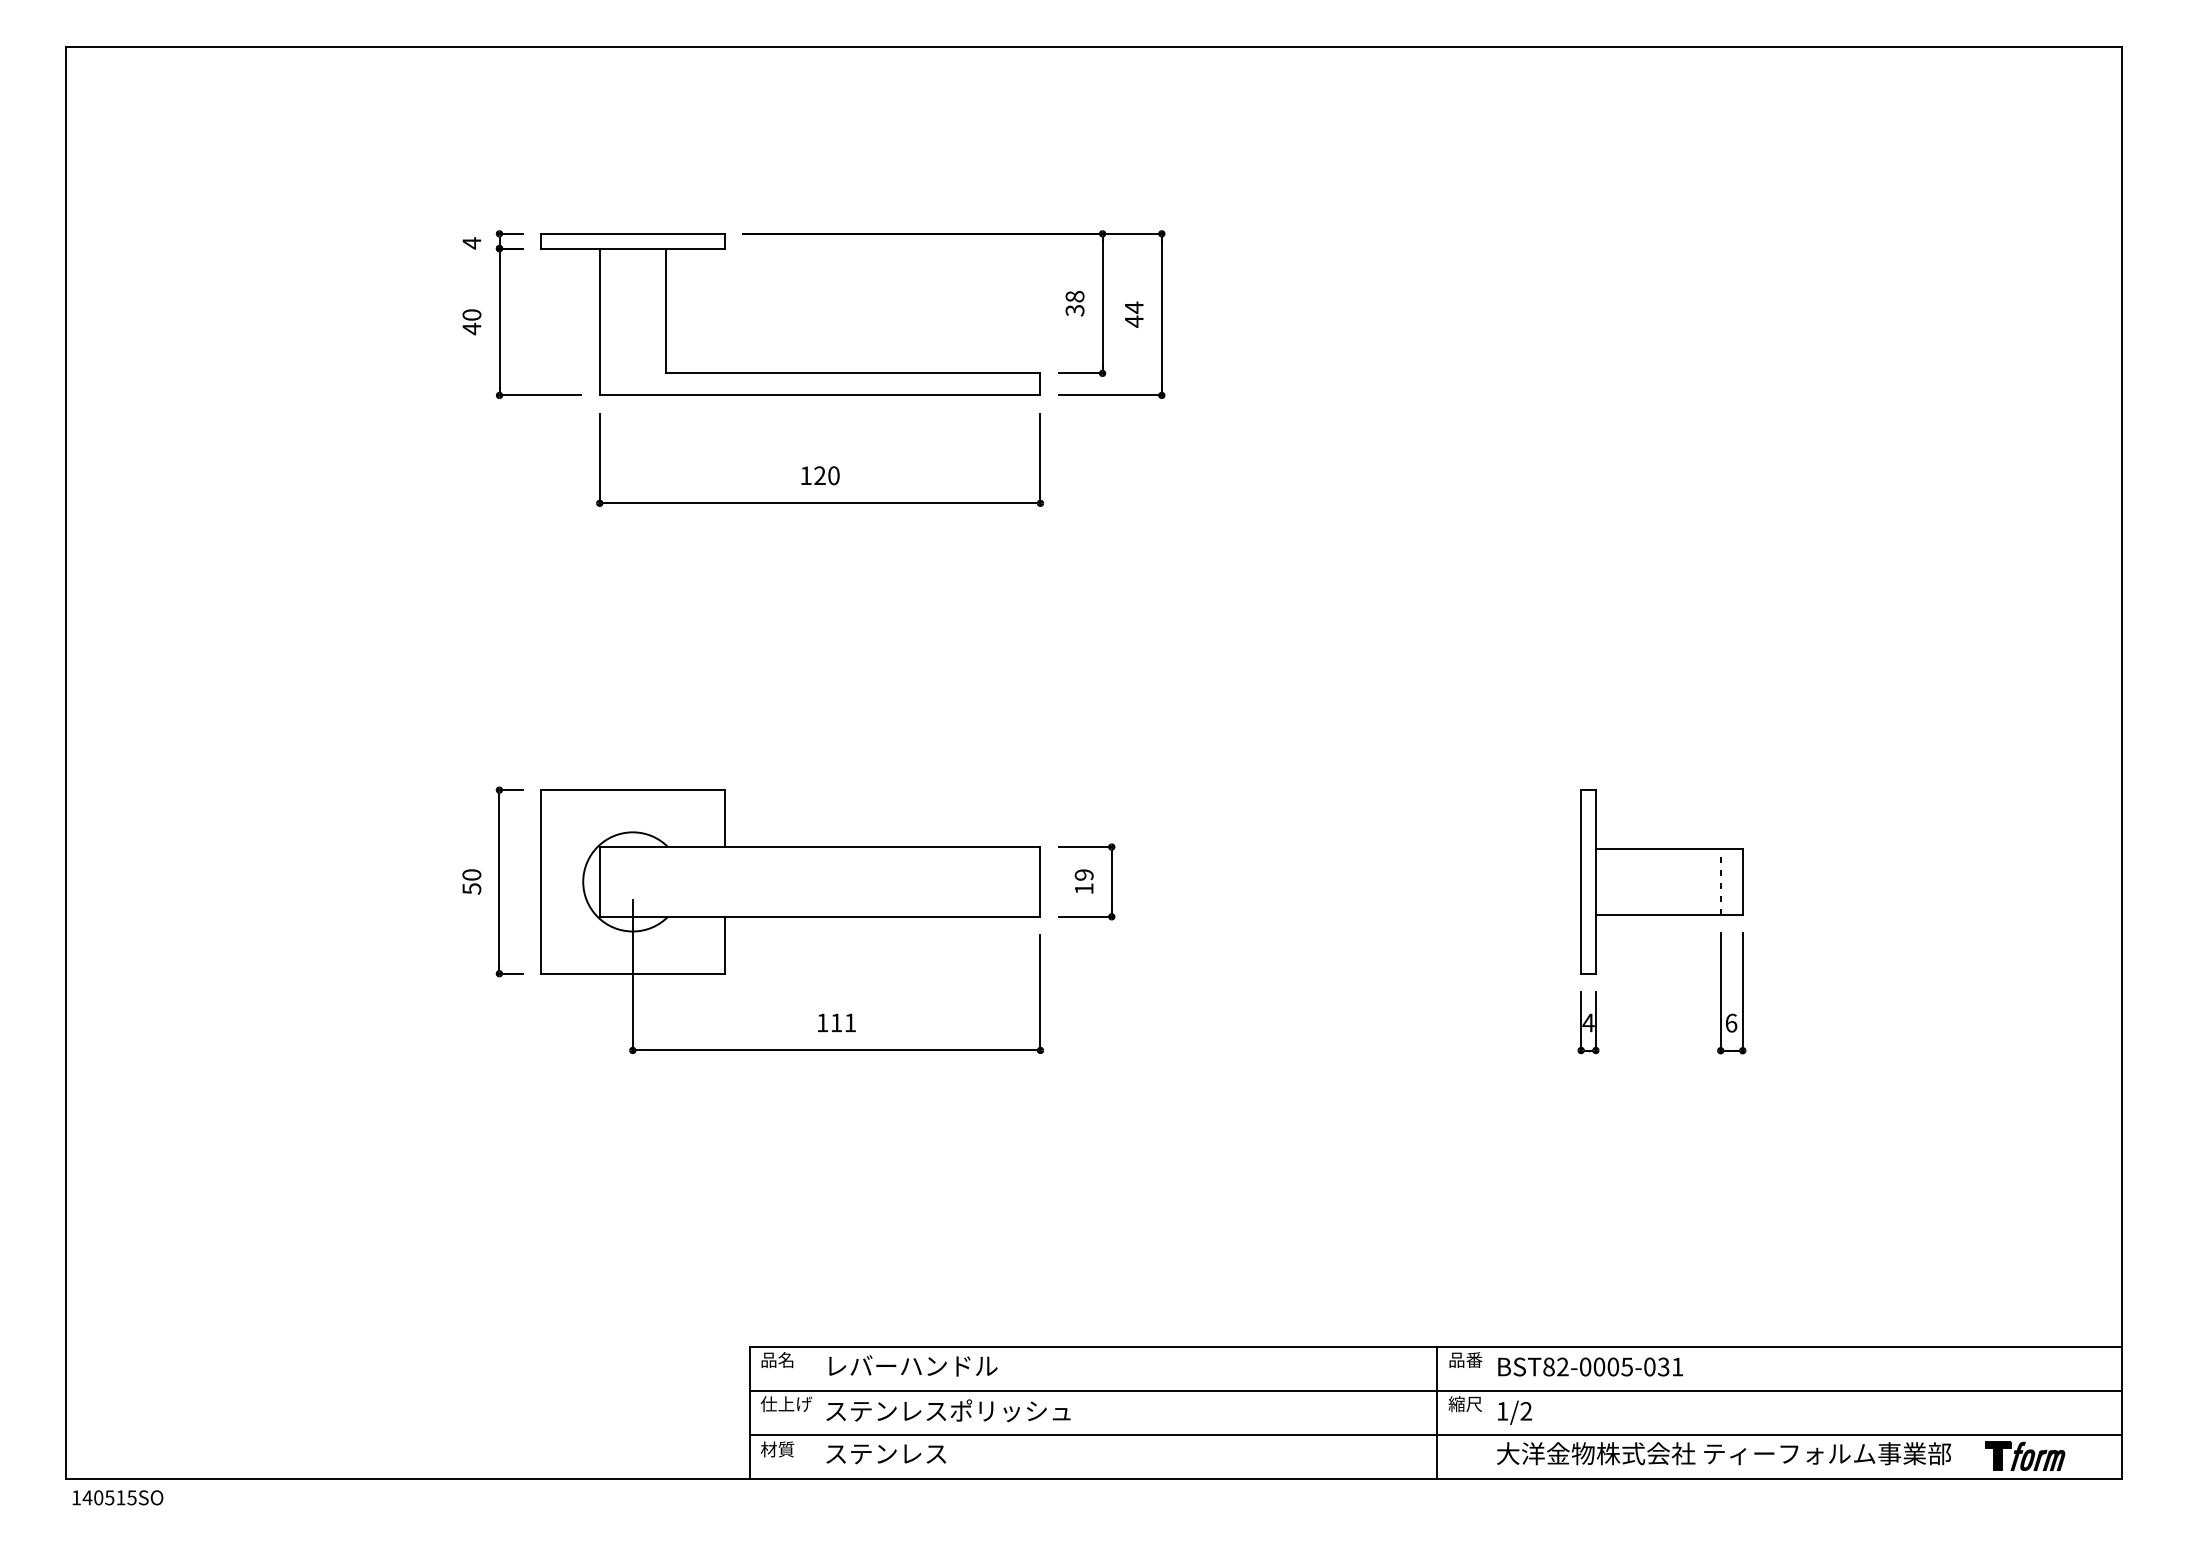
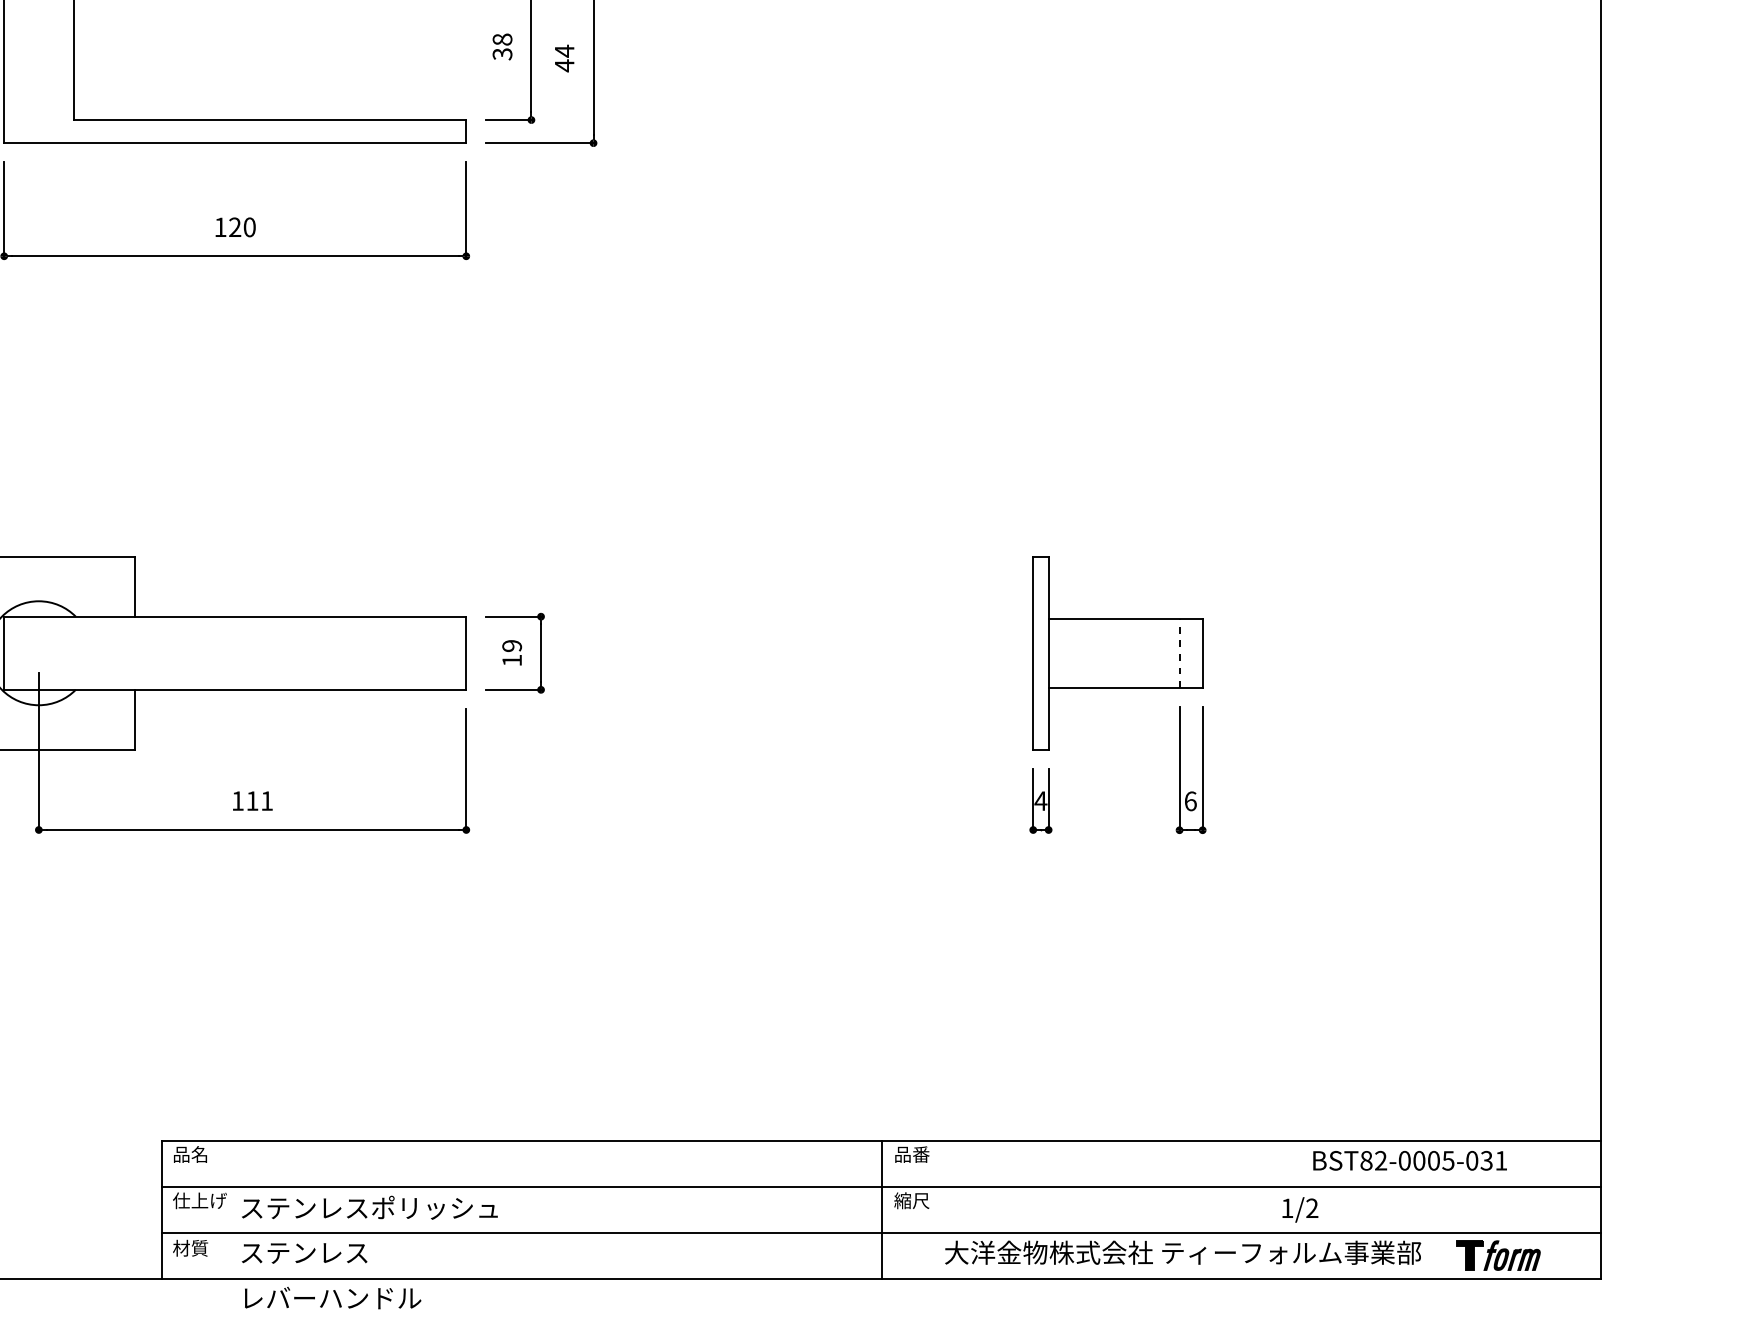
text: (913, 1365) -> (333, 1297), moved
text: (1590, 1366) -> (1409, 1160), moved
text: (1515, 1412) -> (1300, 1209), moved

